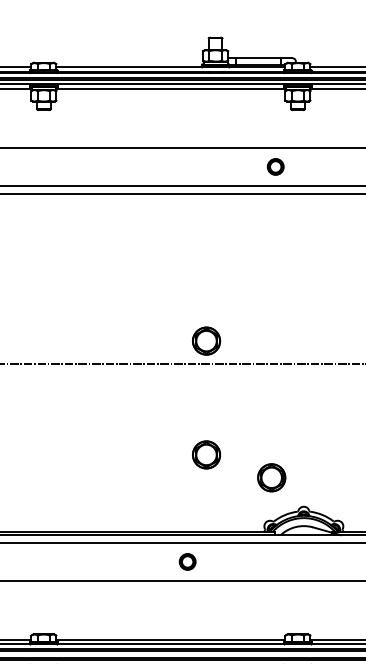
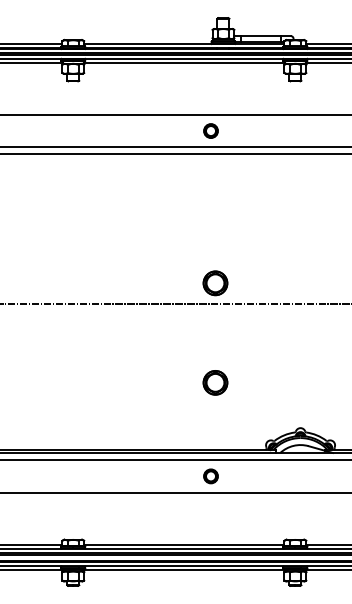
circle: (275, 166) -> (210, 130), moved
part: (271, 477) -> (272, 402), removed
part: (187, 562) -> (210, 476), moved

